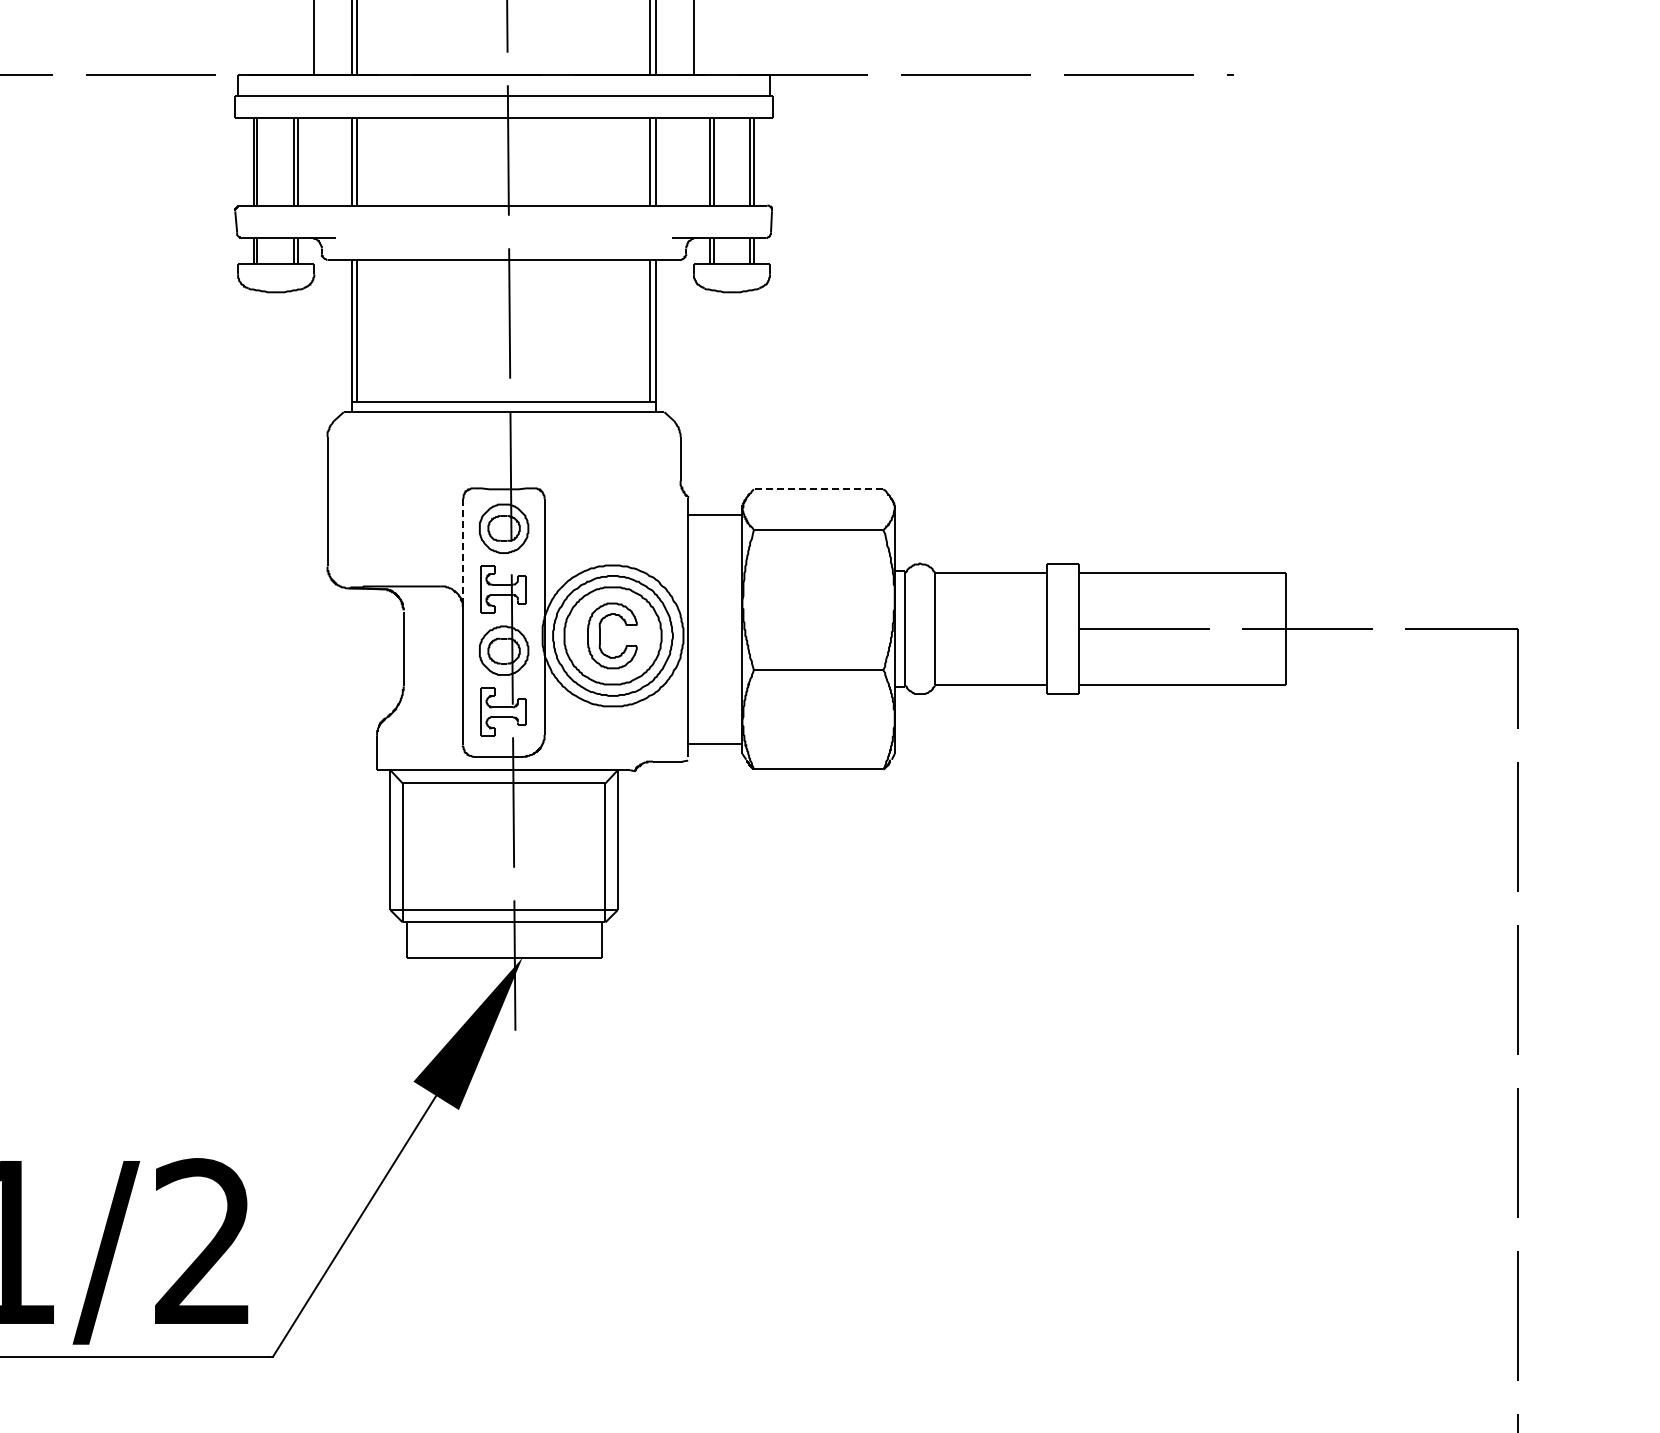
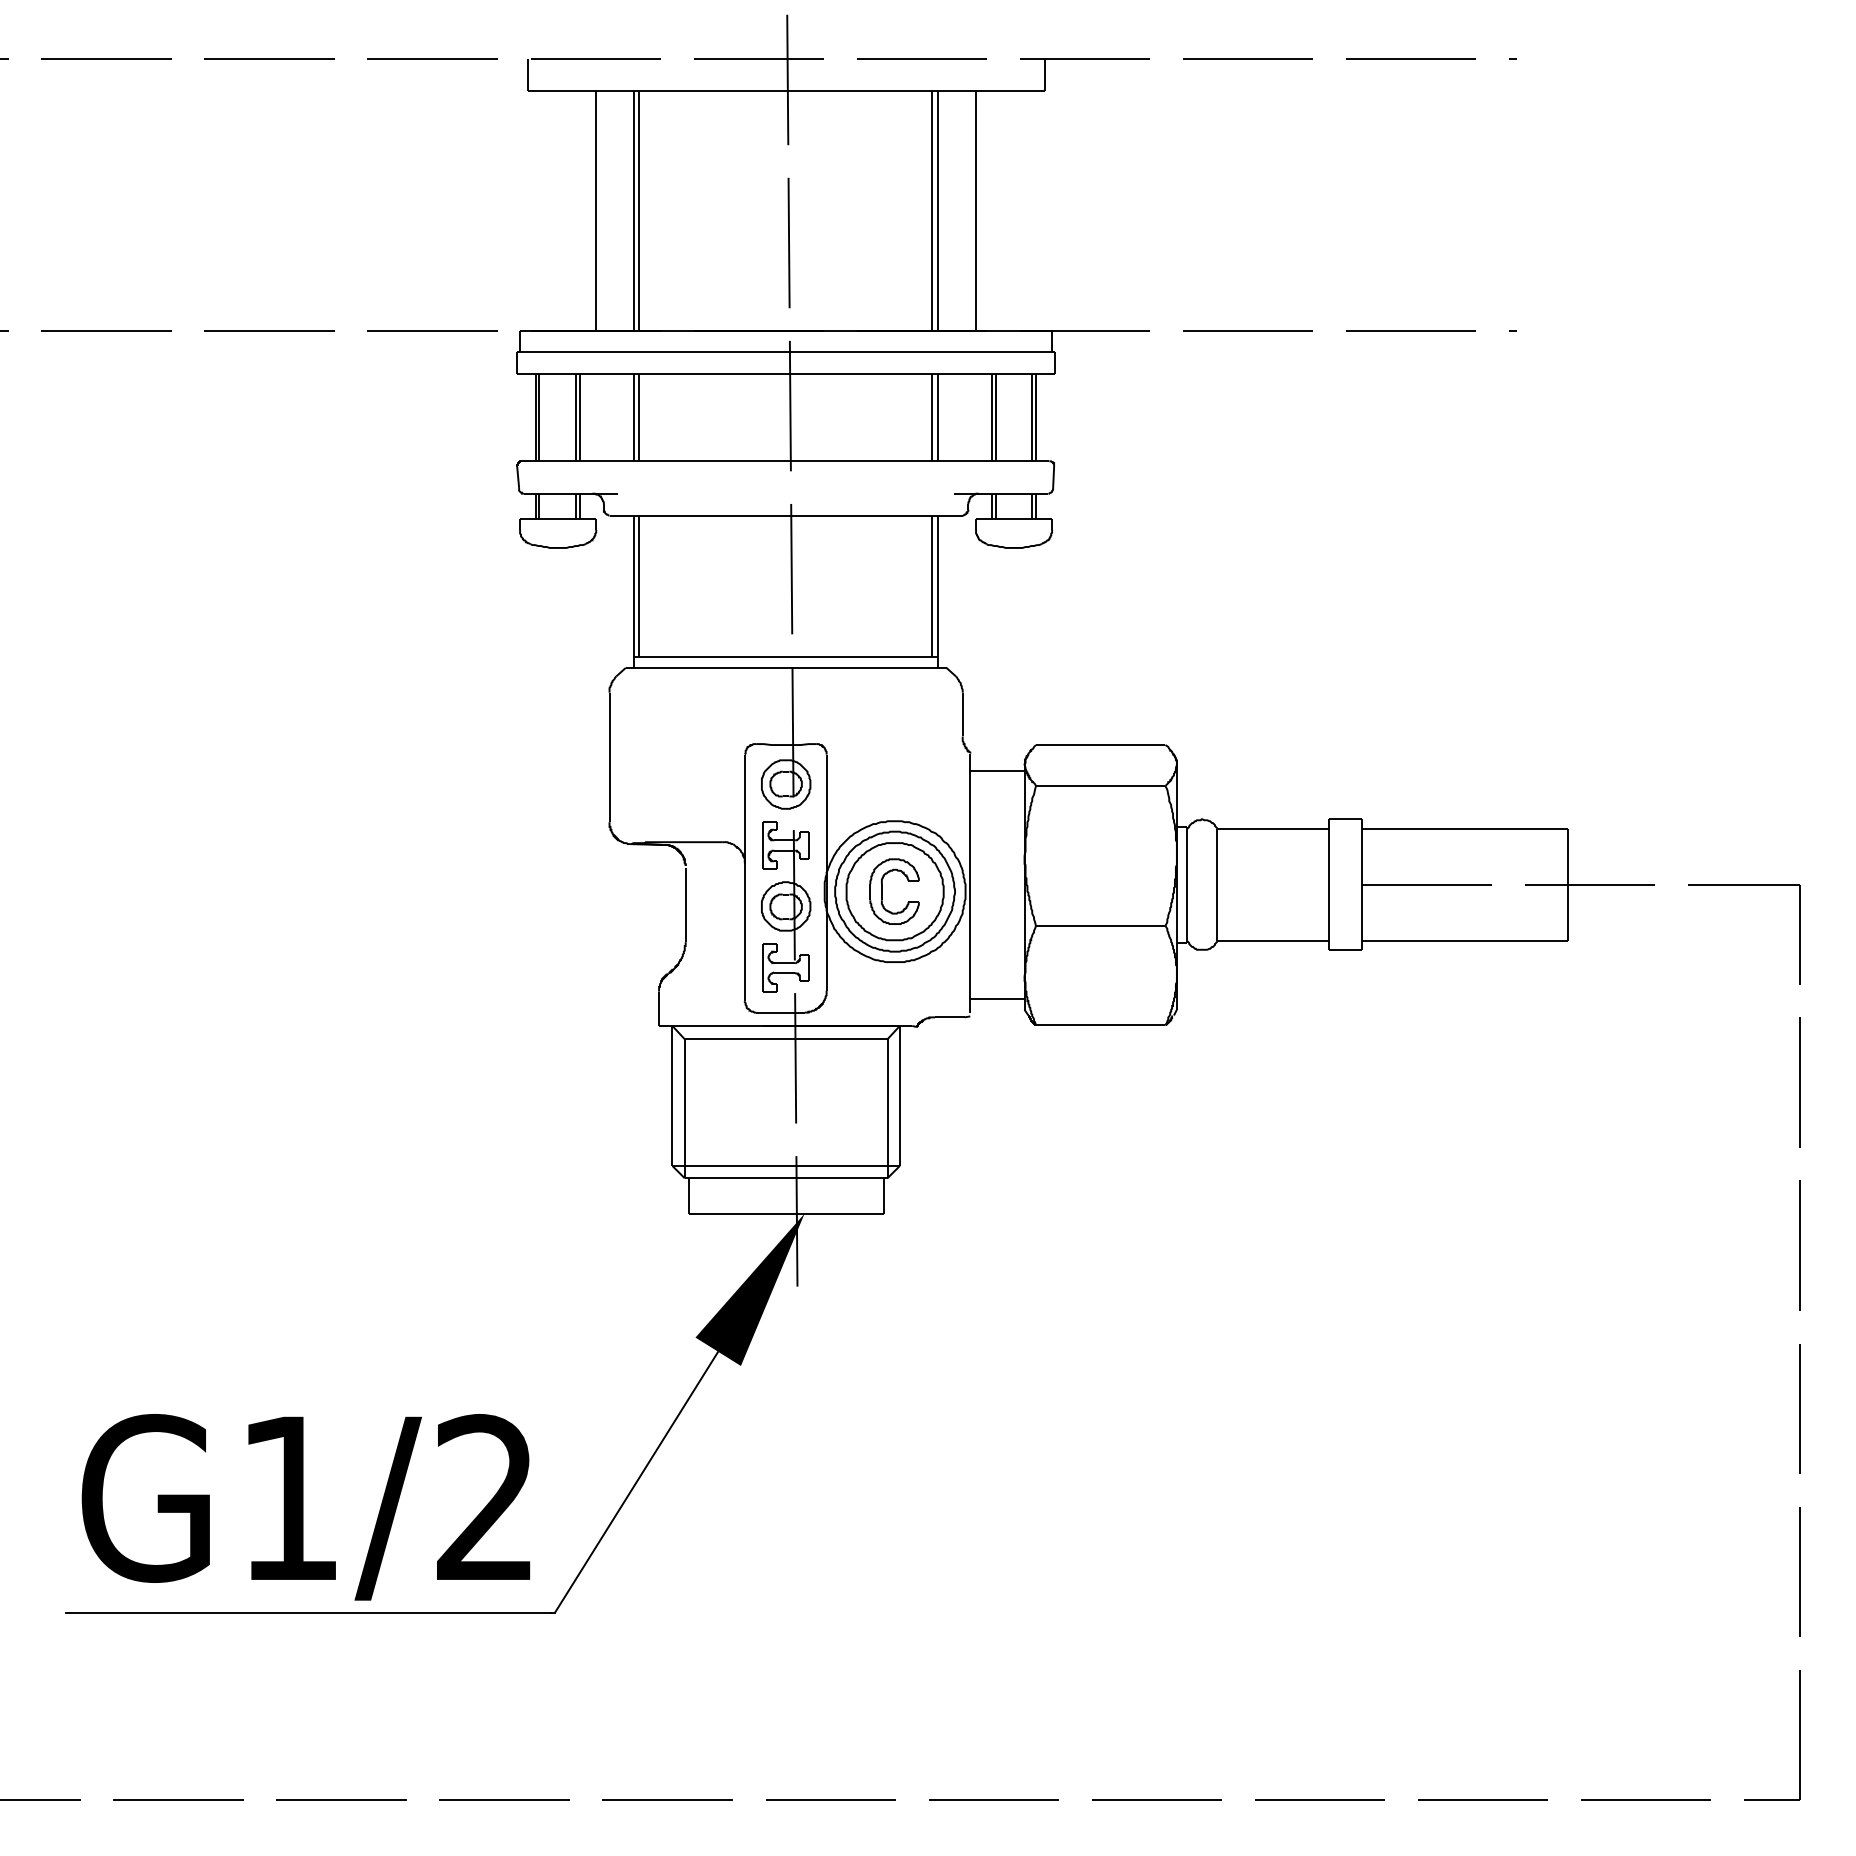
line: (818, 489) -> (1100, 745), dashed -> solid
line: (462, 551) -> (744, 807), dashed -> solid

